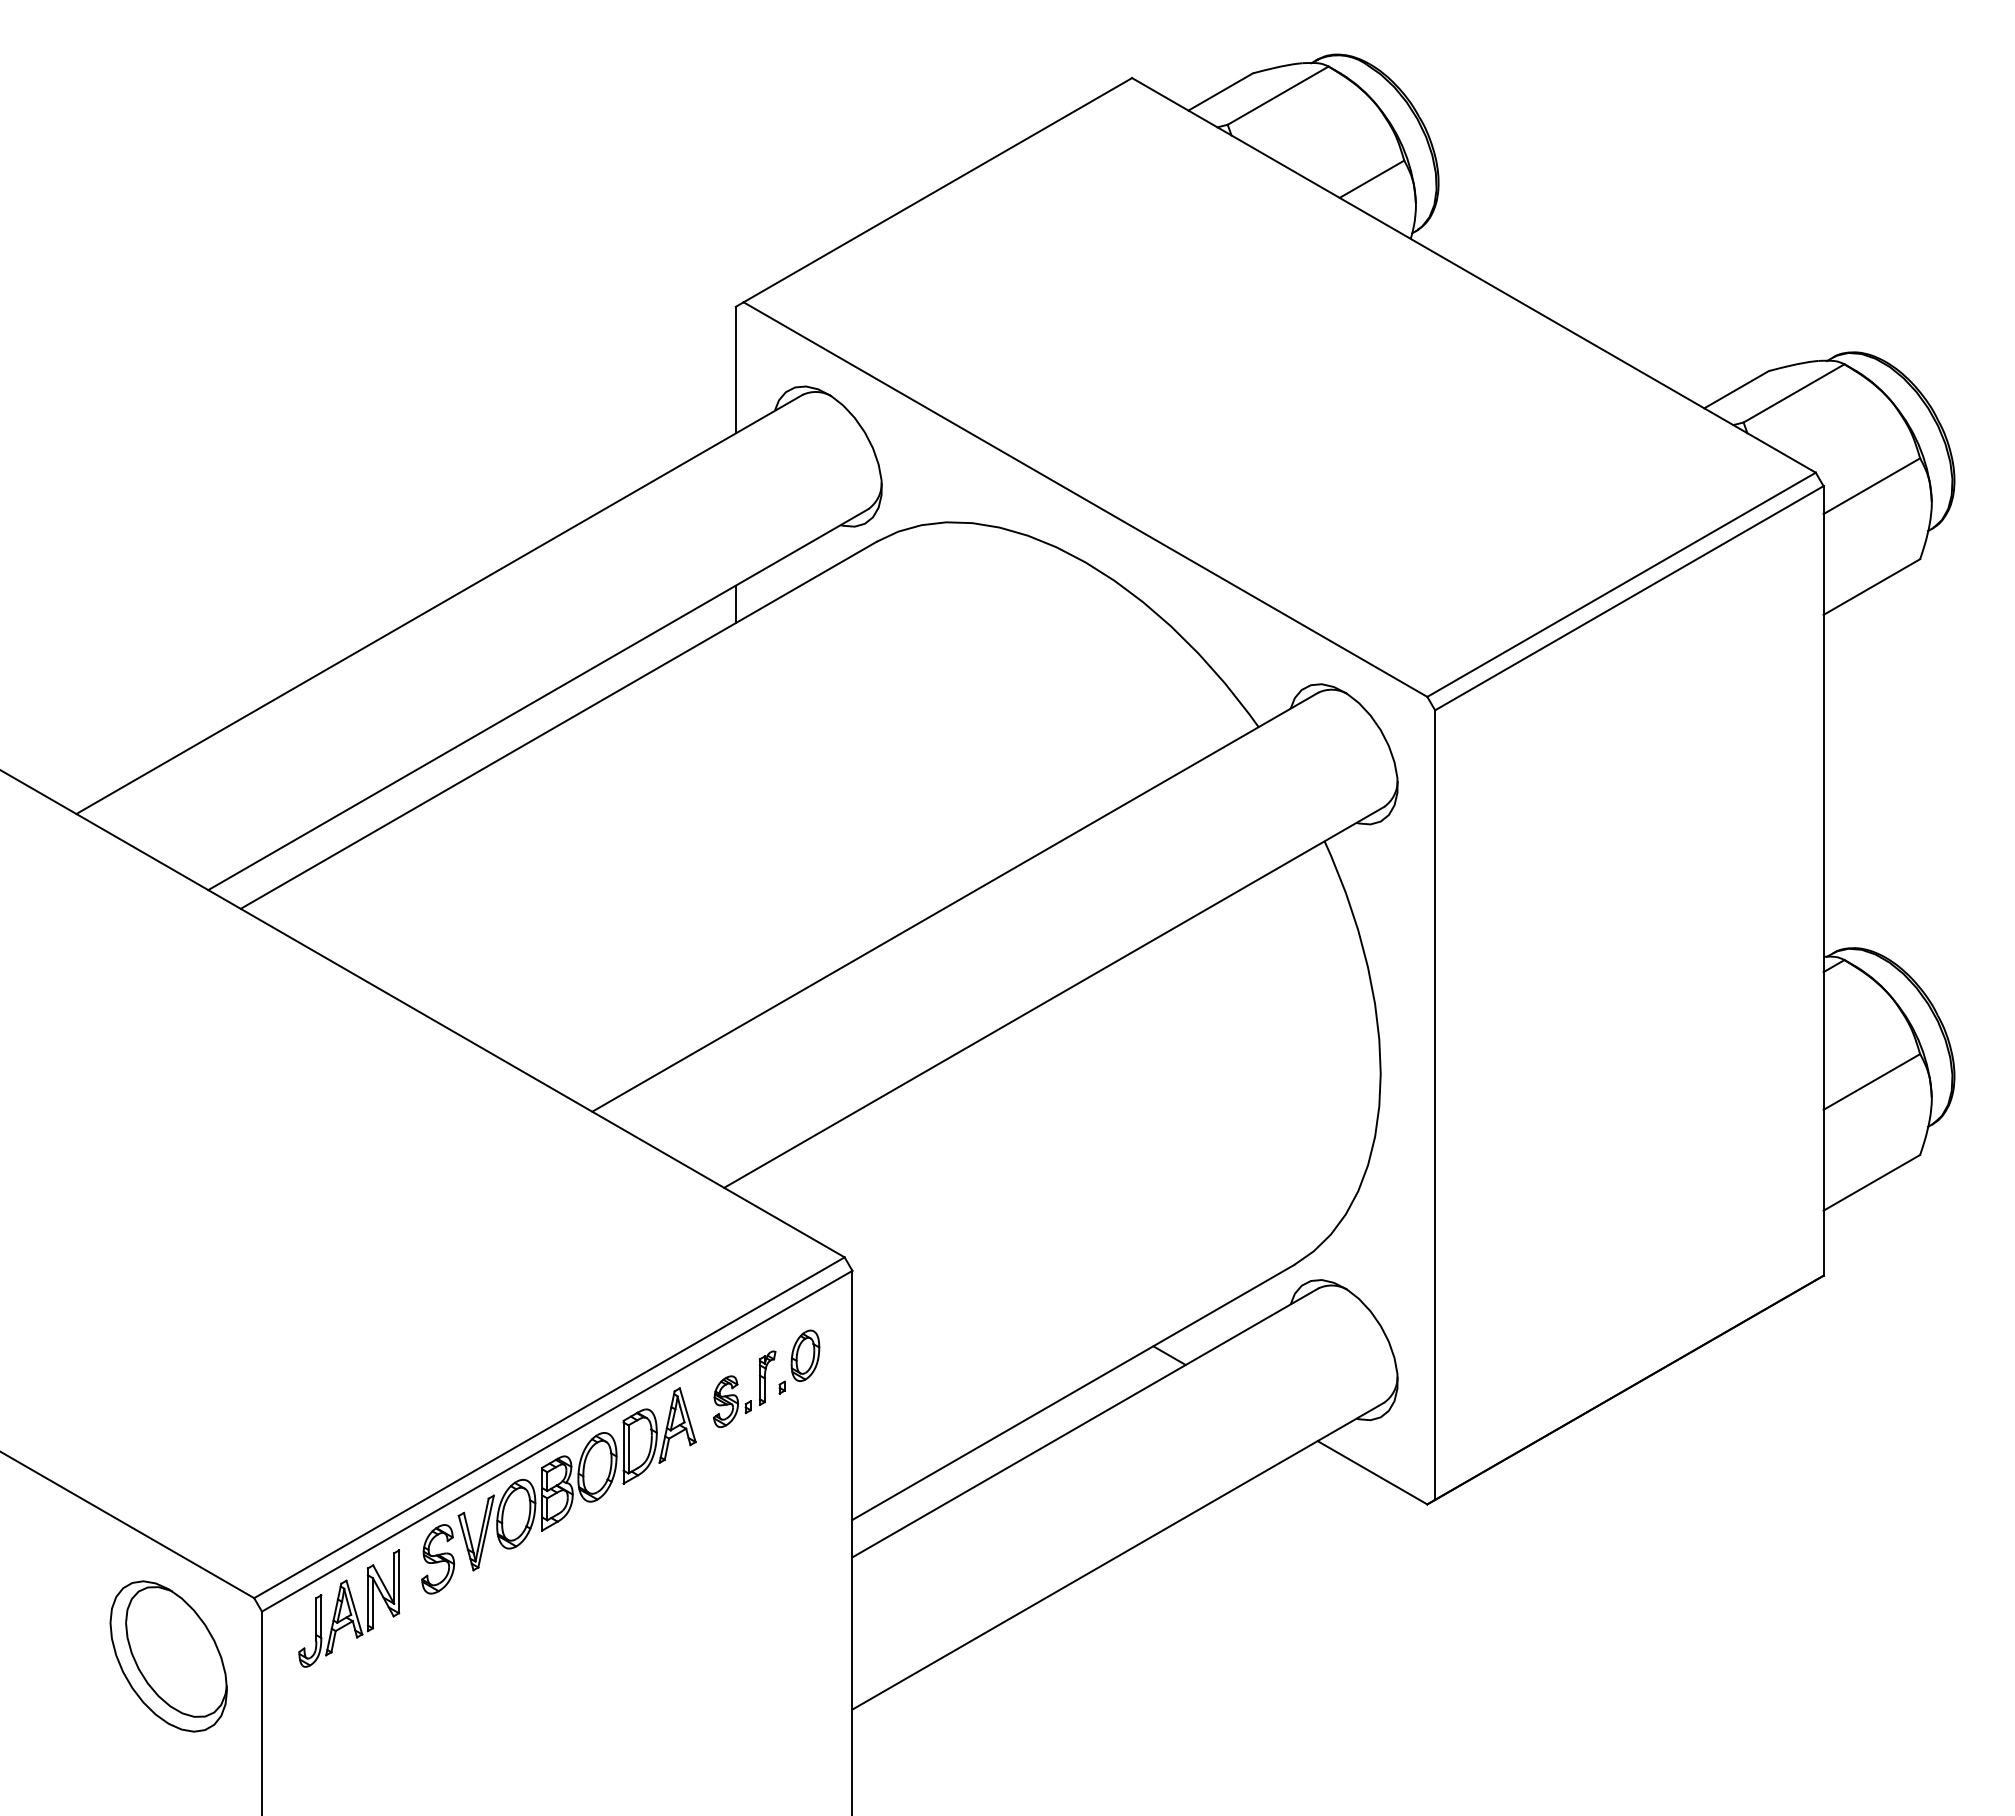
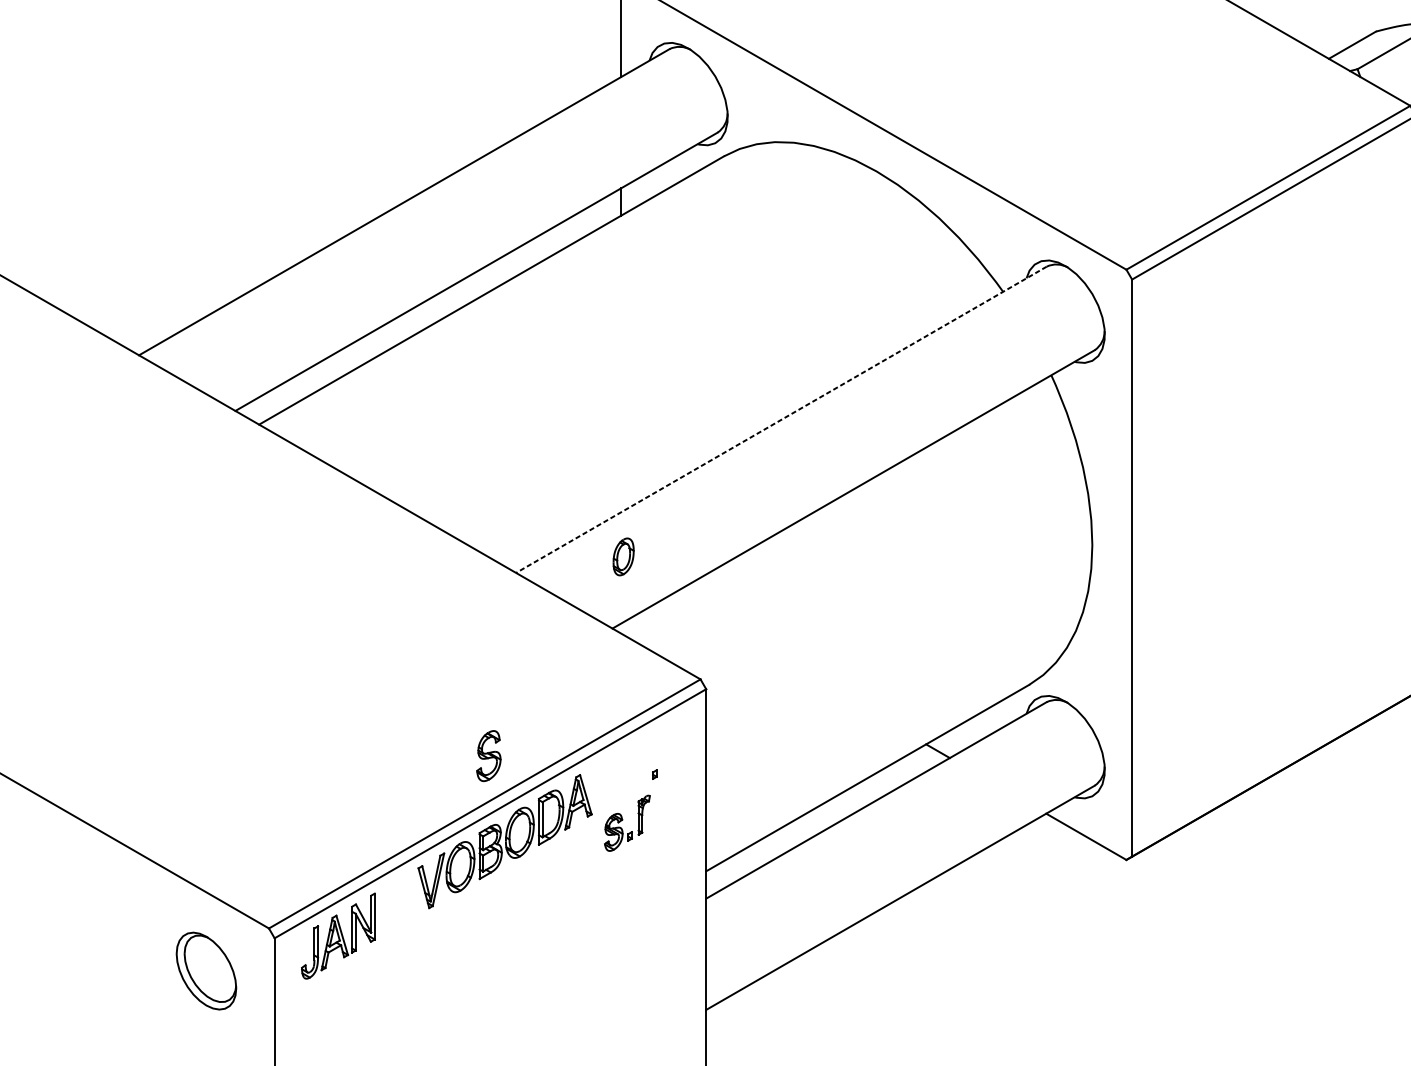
line: (954, 902) -> (780, 420), solid -> dashed
part: (805, 1355) -> (623, 556), moved
part: (738, 1384) -> (622, 819), moved
part: (438, 1559) -> (489, 756), moved
part: (168, 1656) -> (206, 971), size x0.7

